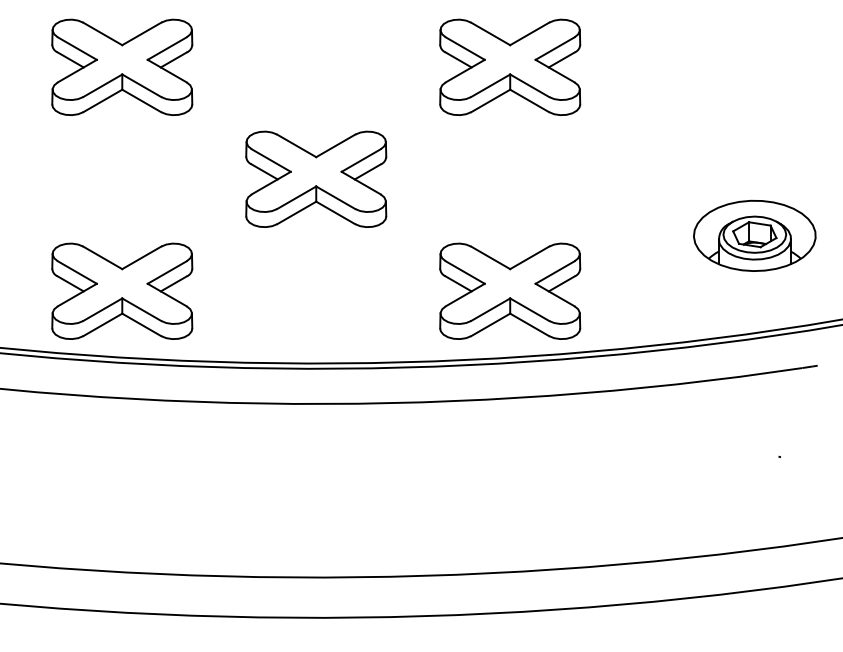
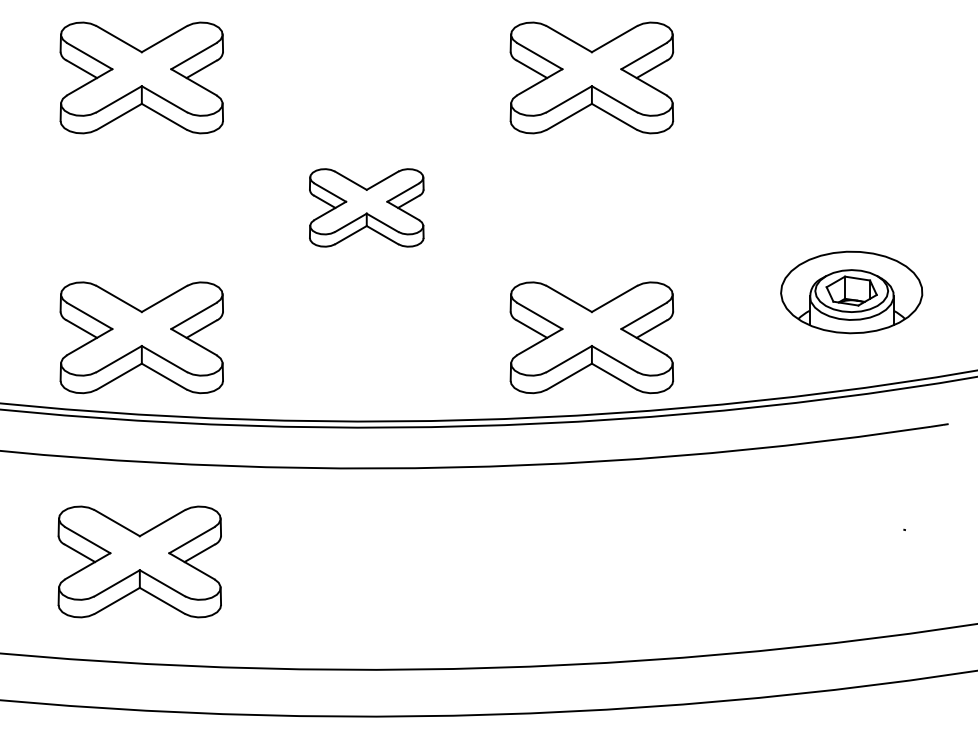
part: (315, 179) -> (366, 207), size x0.7
part: (754, 235) -> (851, 292), moved
part: (120, 484) -> (139, 561), added

